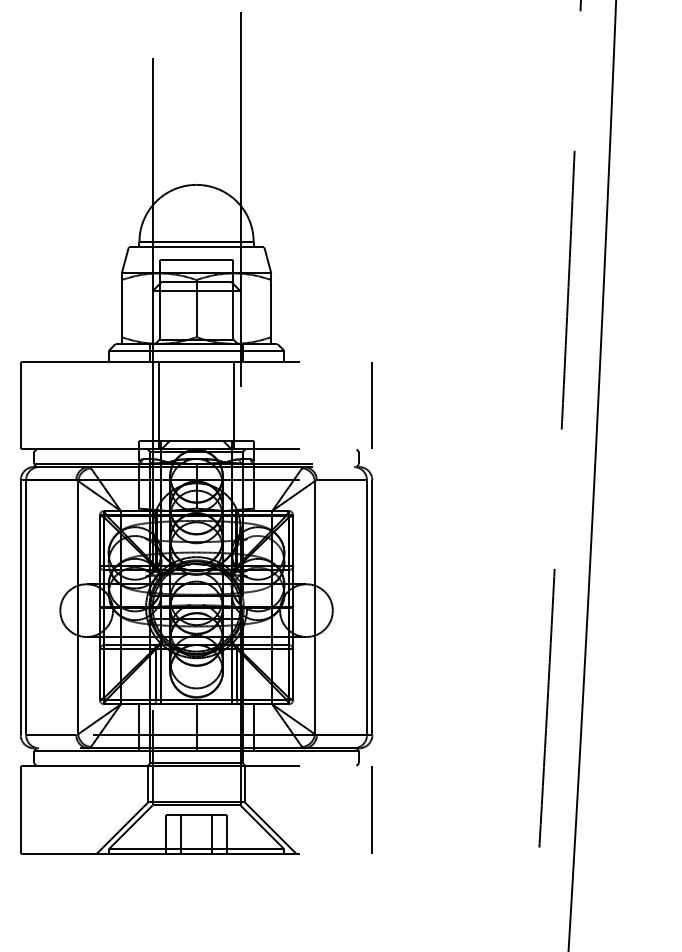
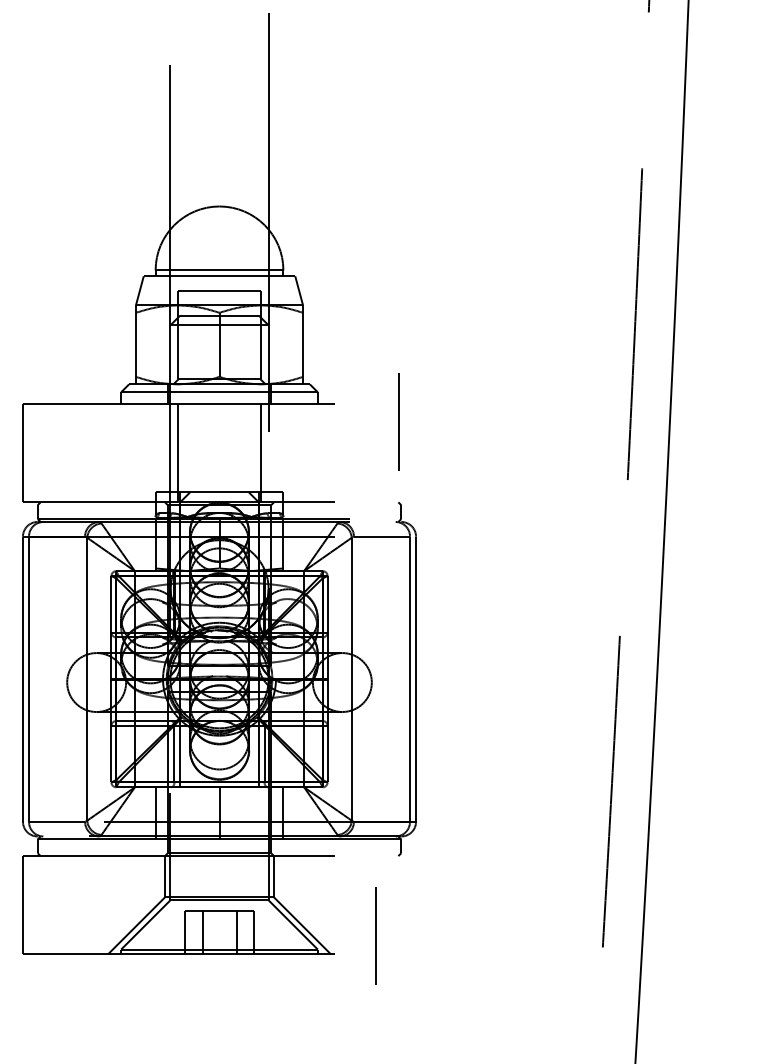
line: (371, 404) -> (398, 421), moved
line: (371, 809) -> (375, 935), moved

